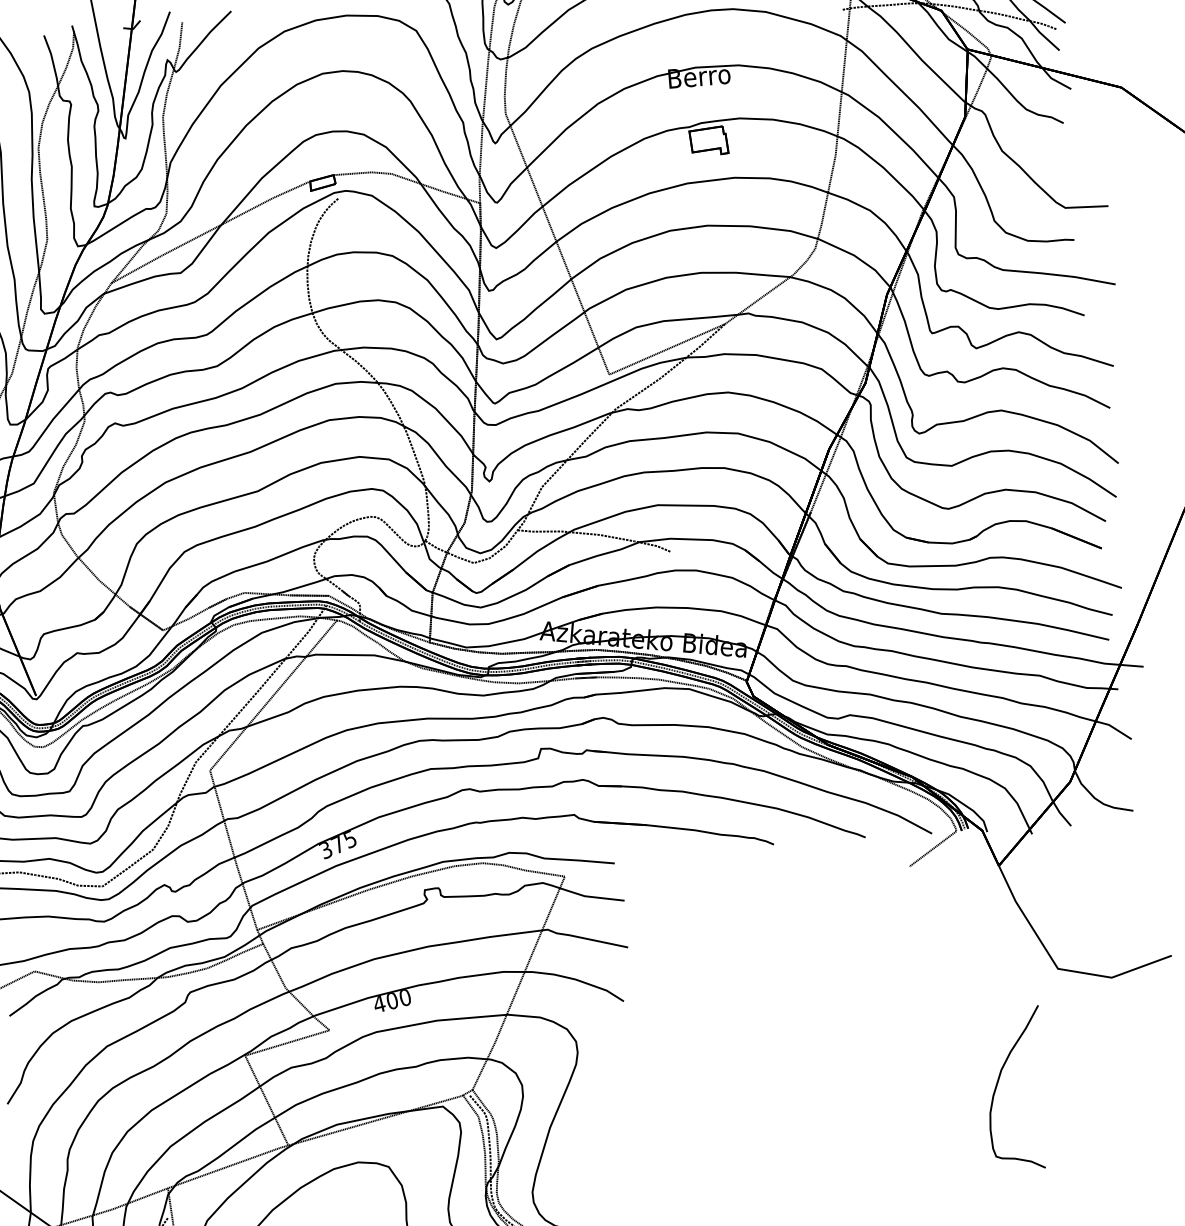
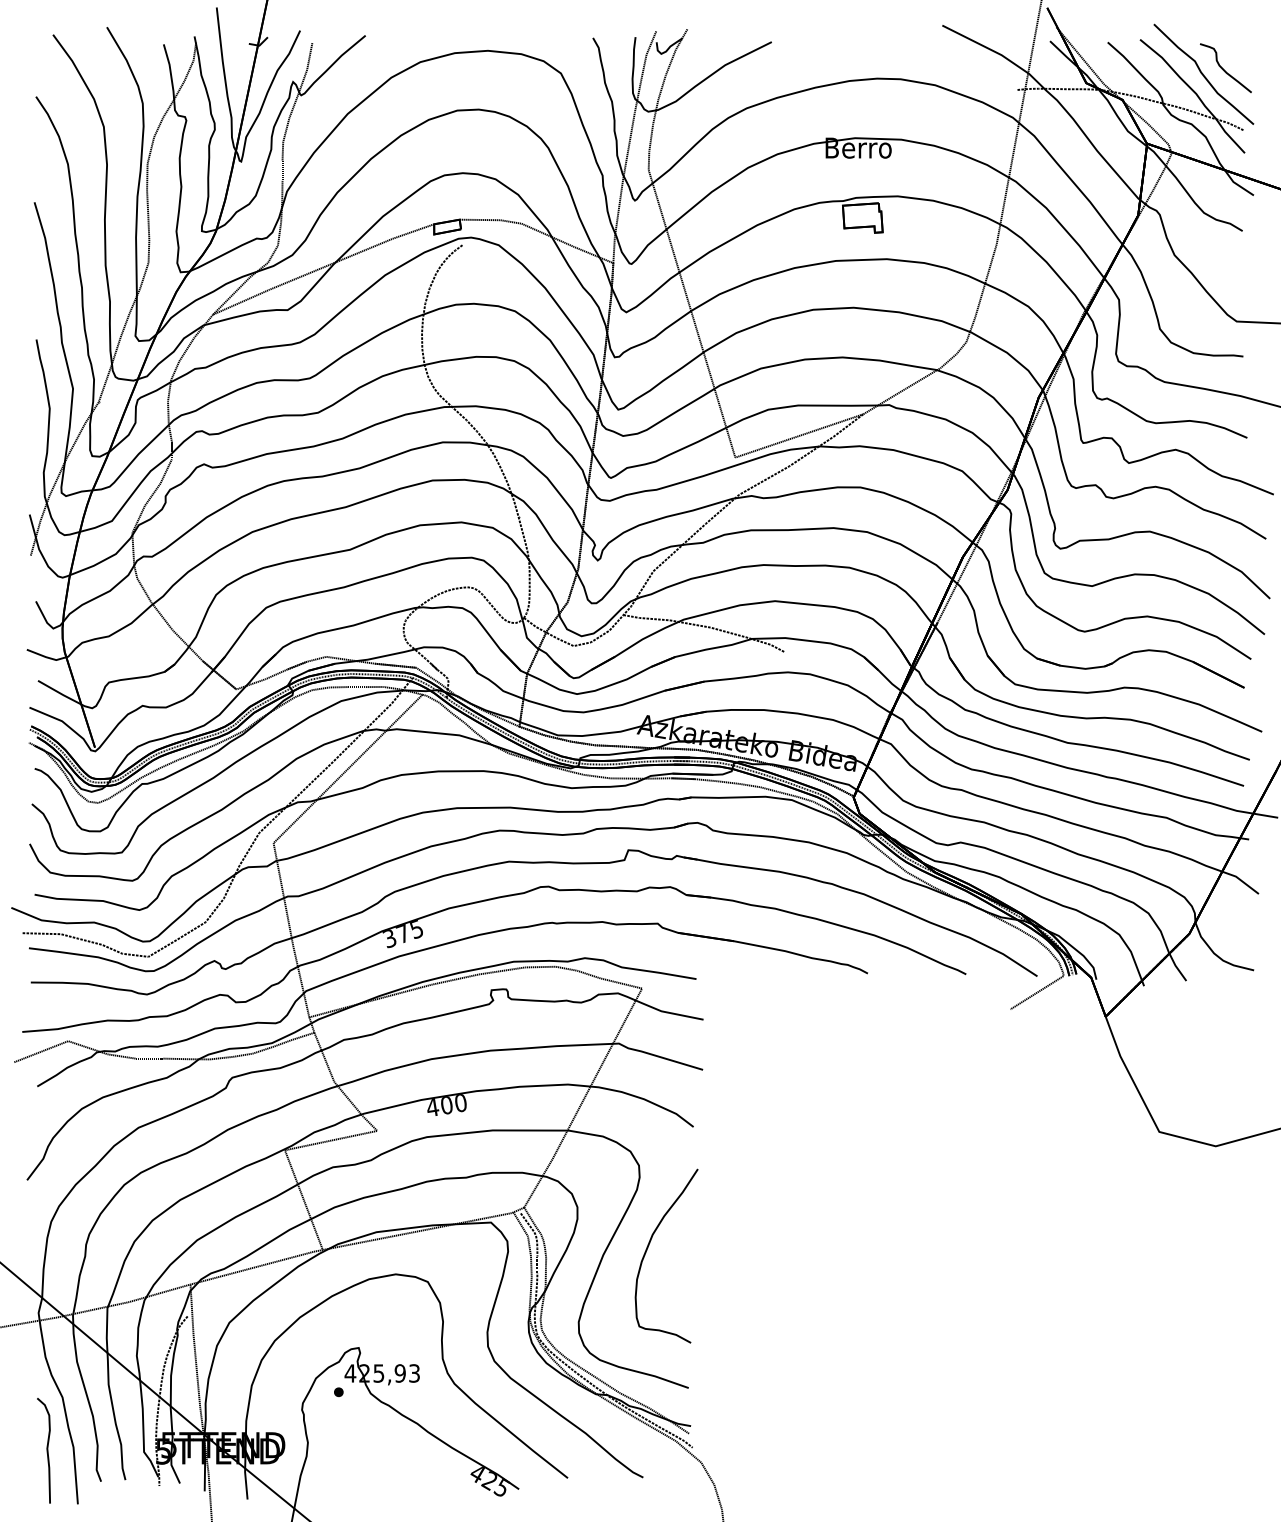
curve: (998, 1083) -> (648, 1248), moved

